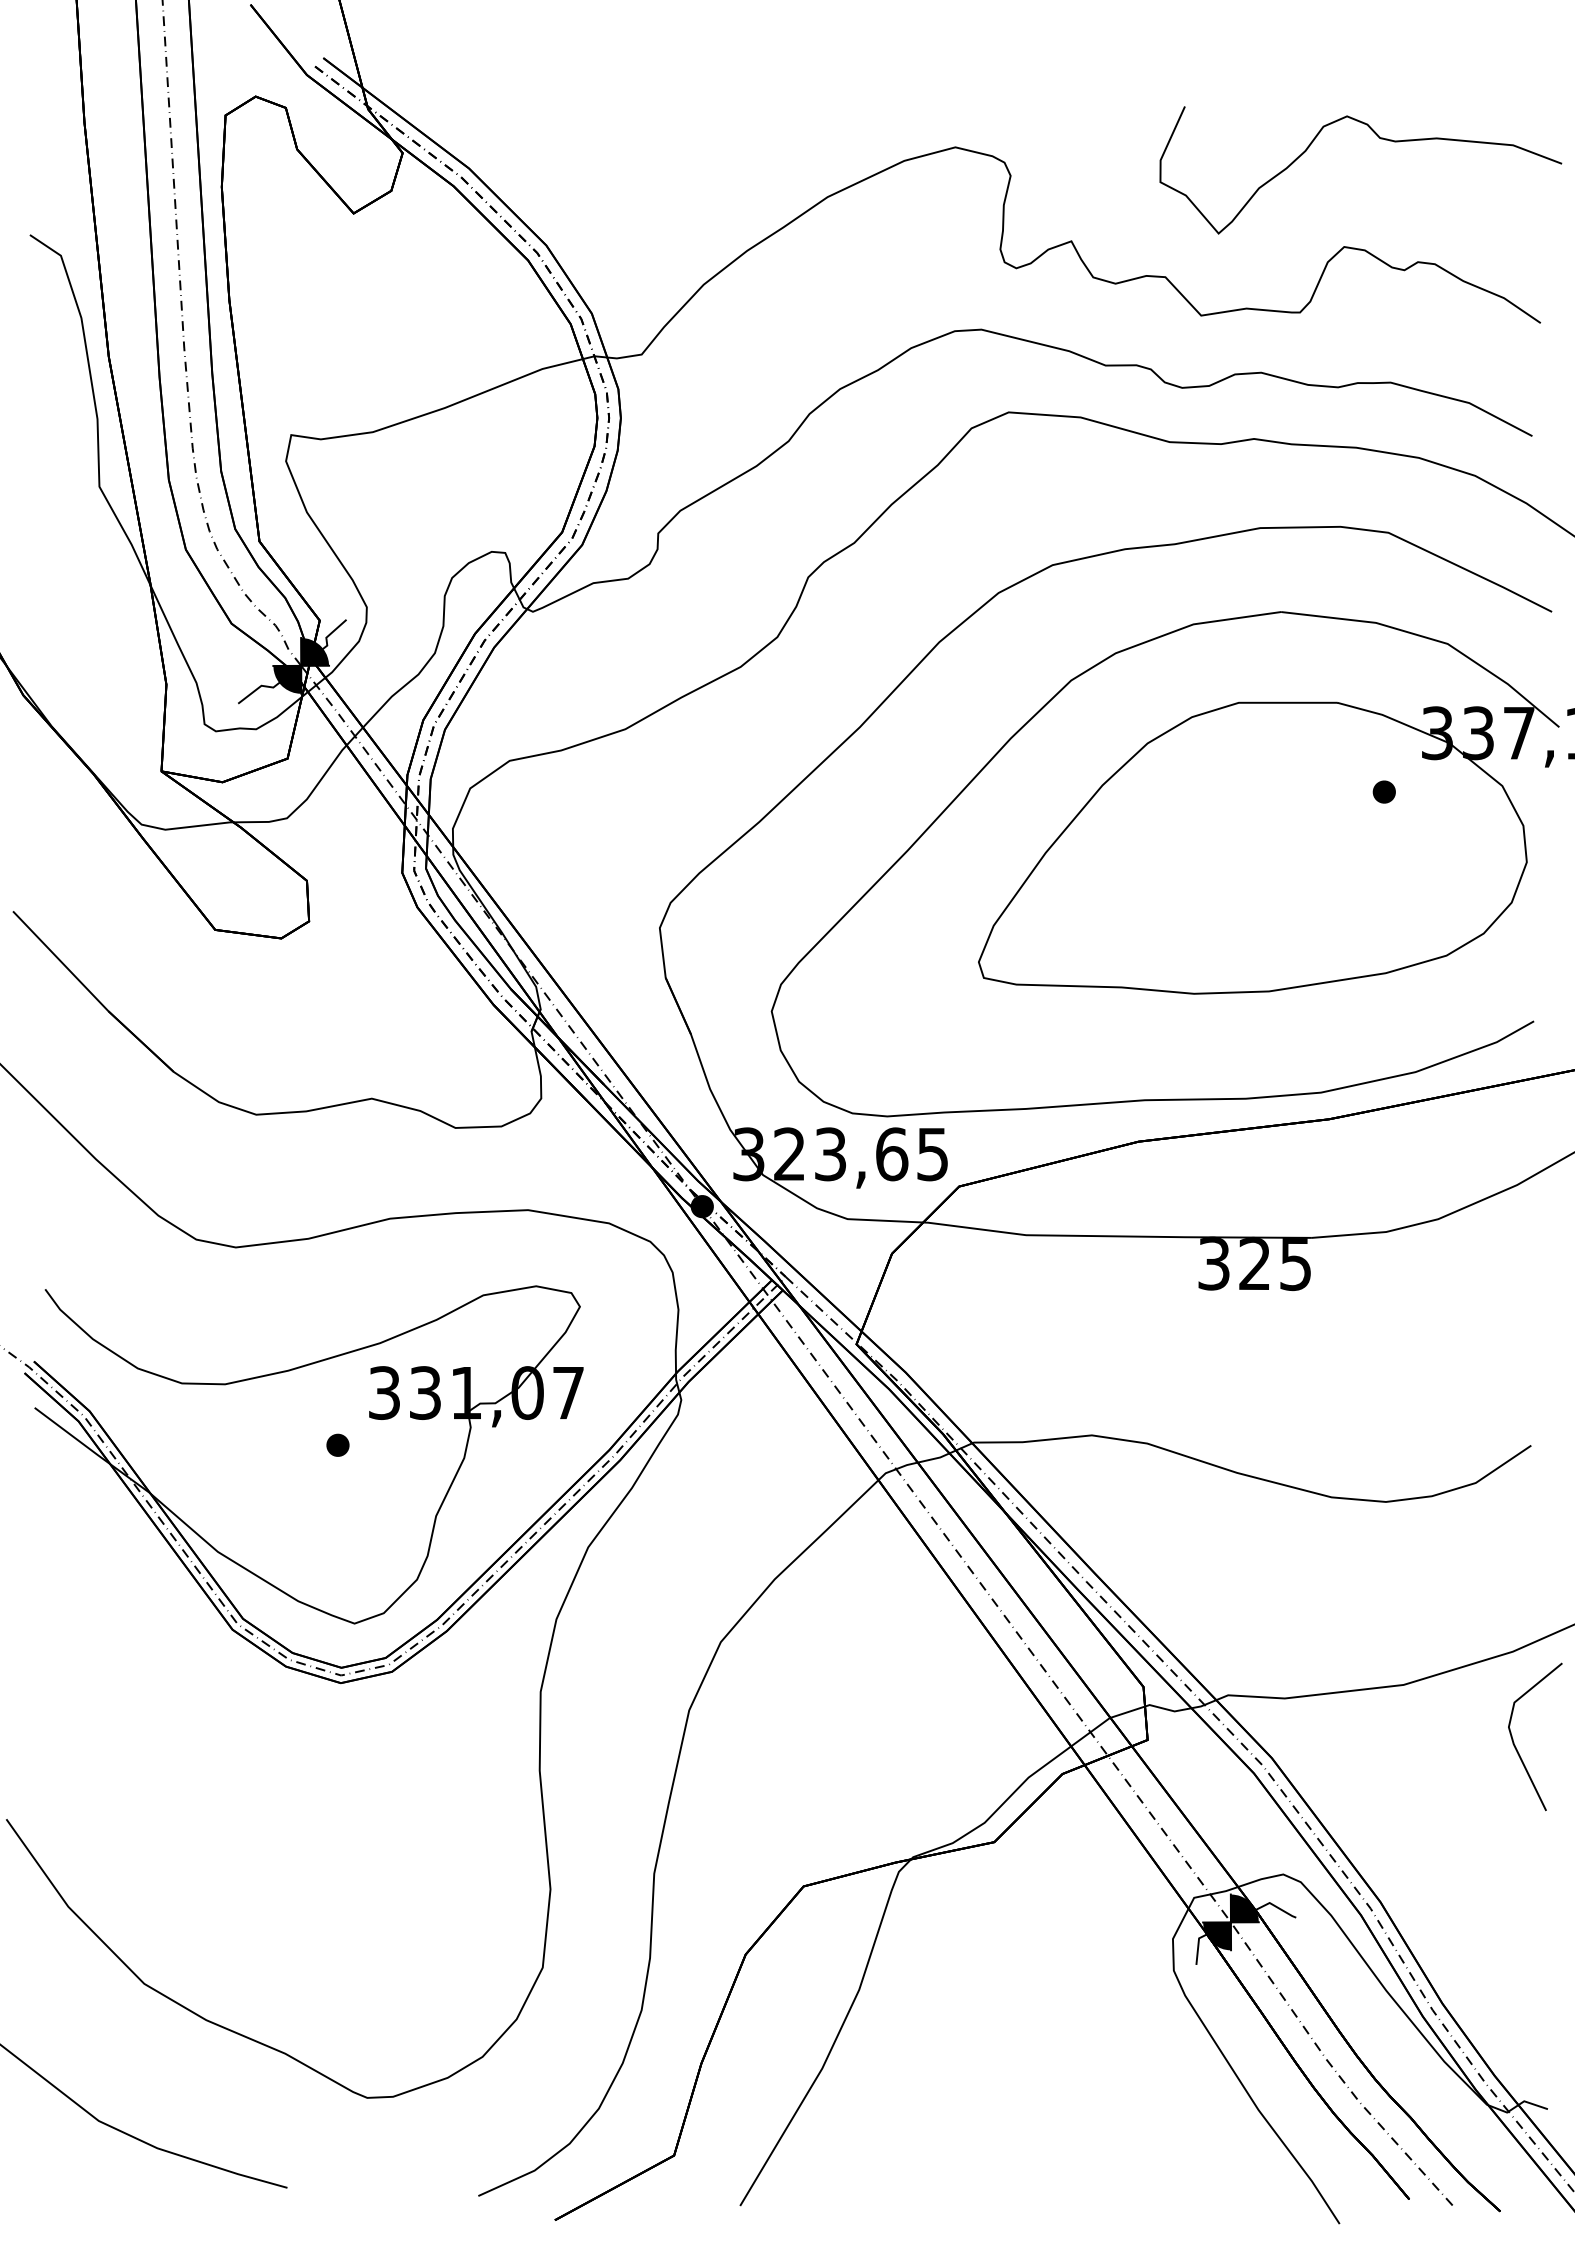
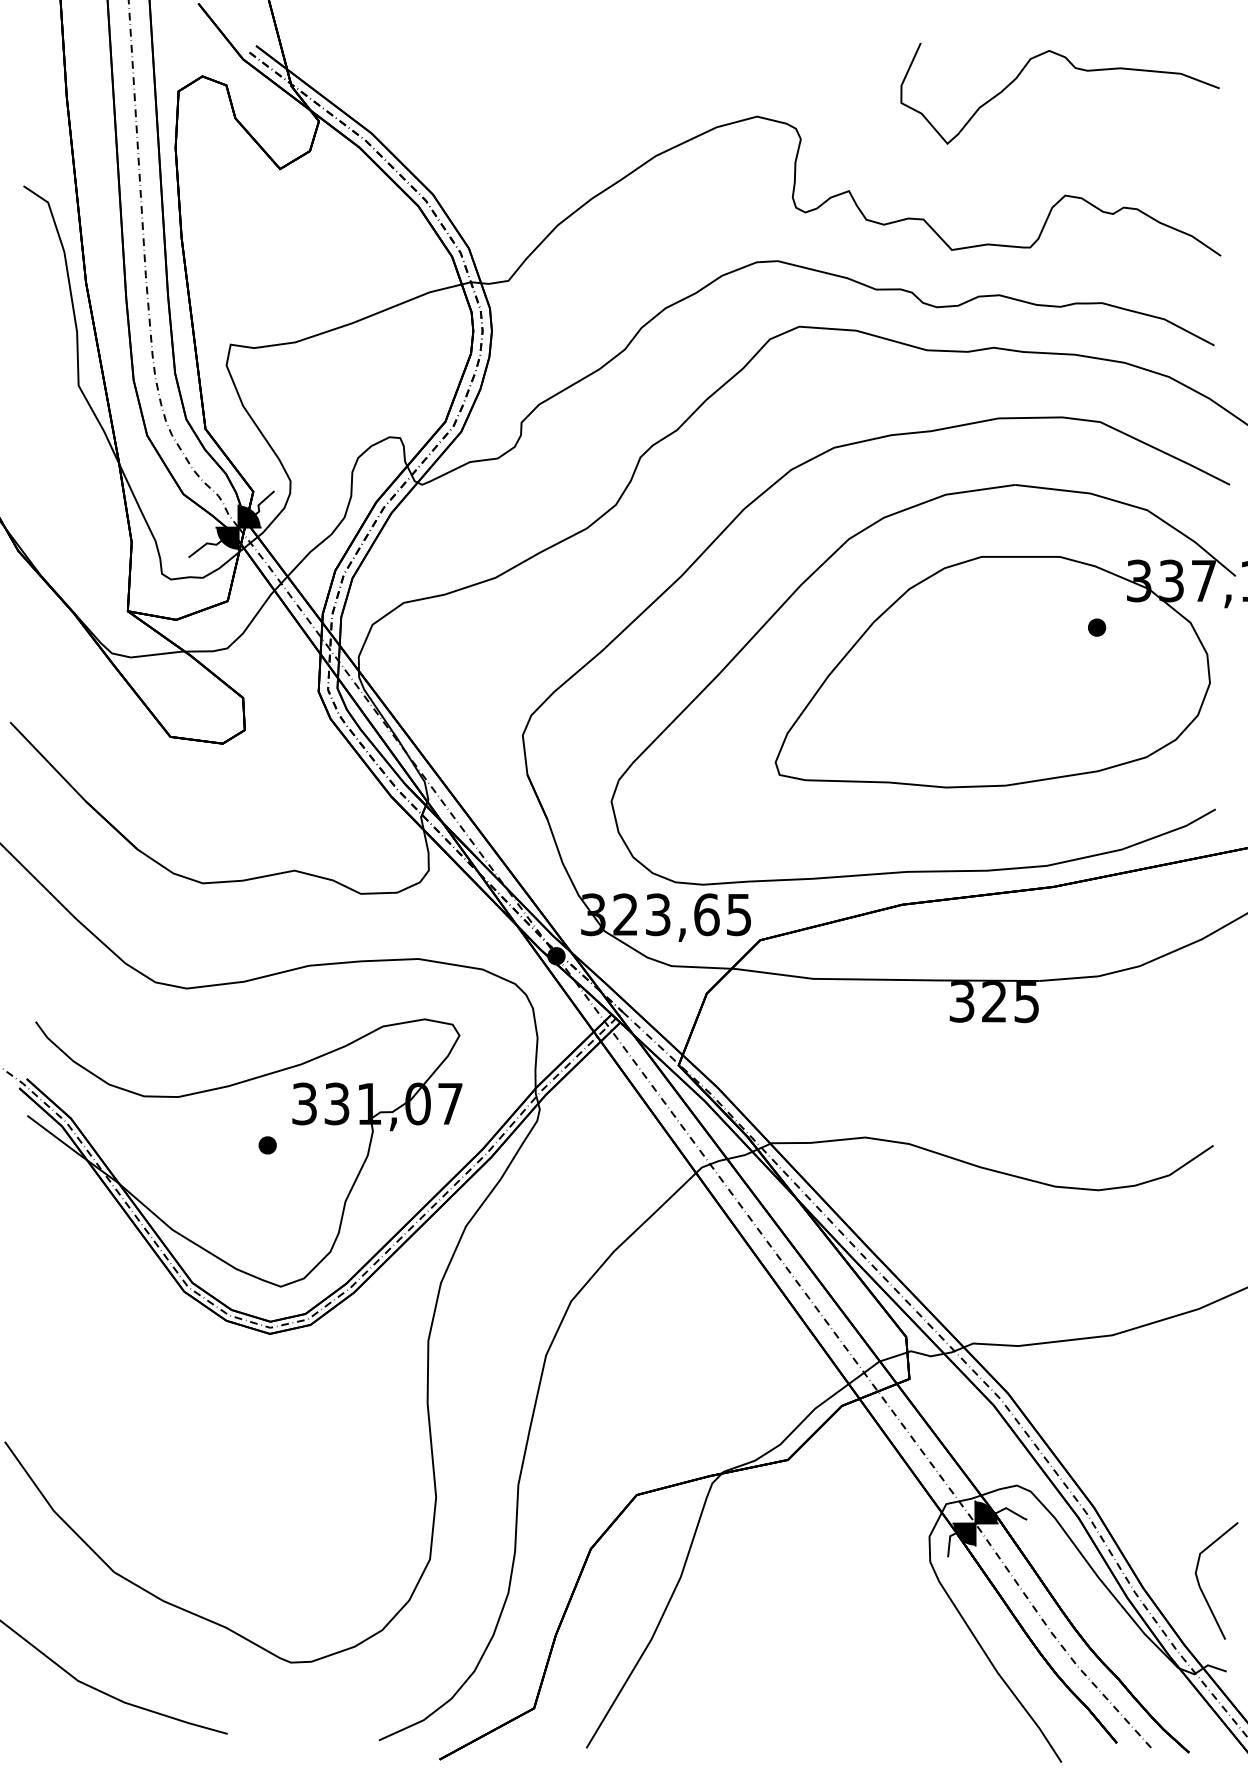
curve: (1379, 138) -> (1074, 68), moved
line: (1514, 1742) -> (1200, 1585), moved

